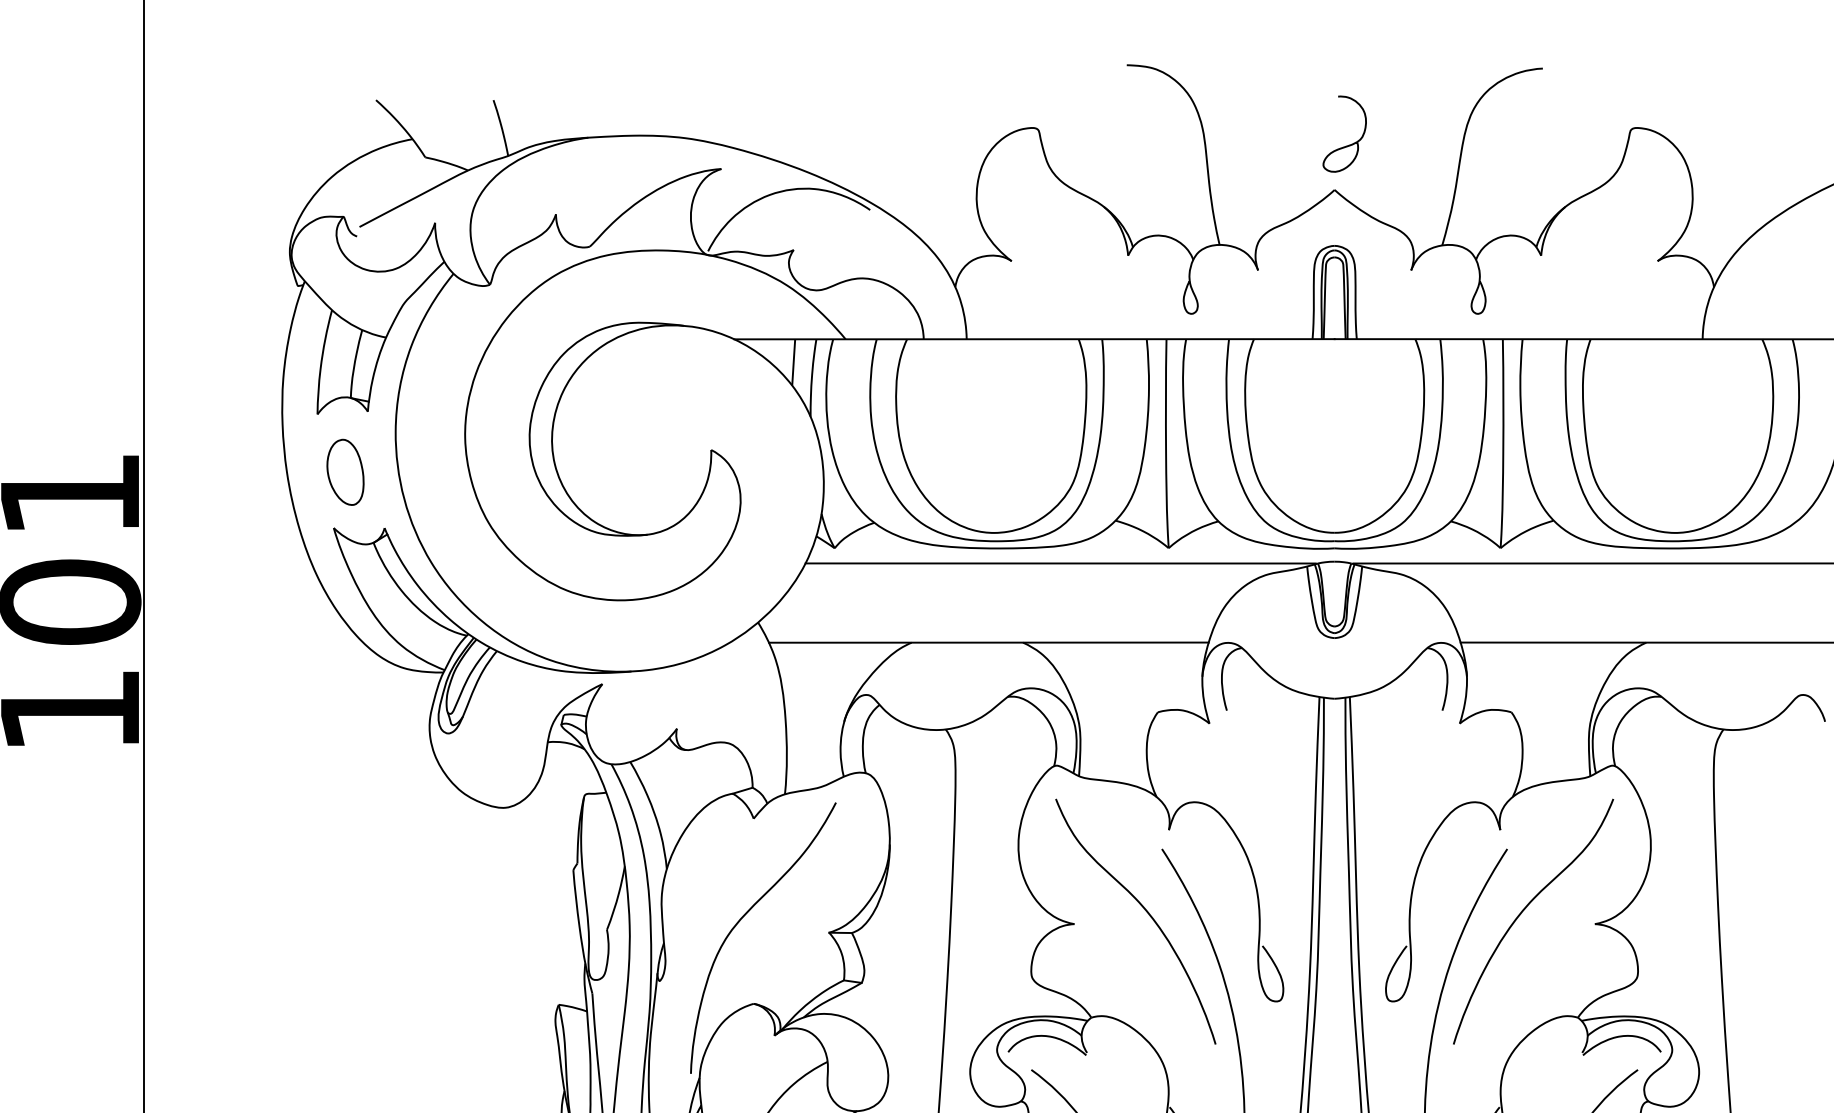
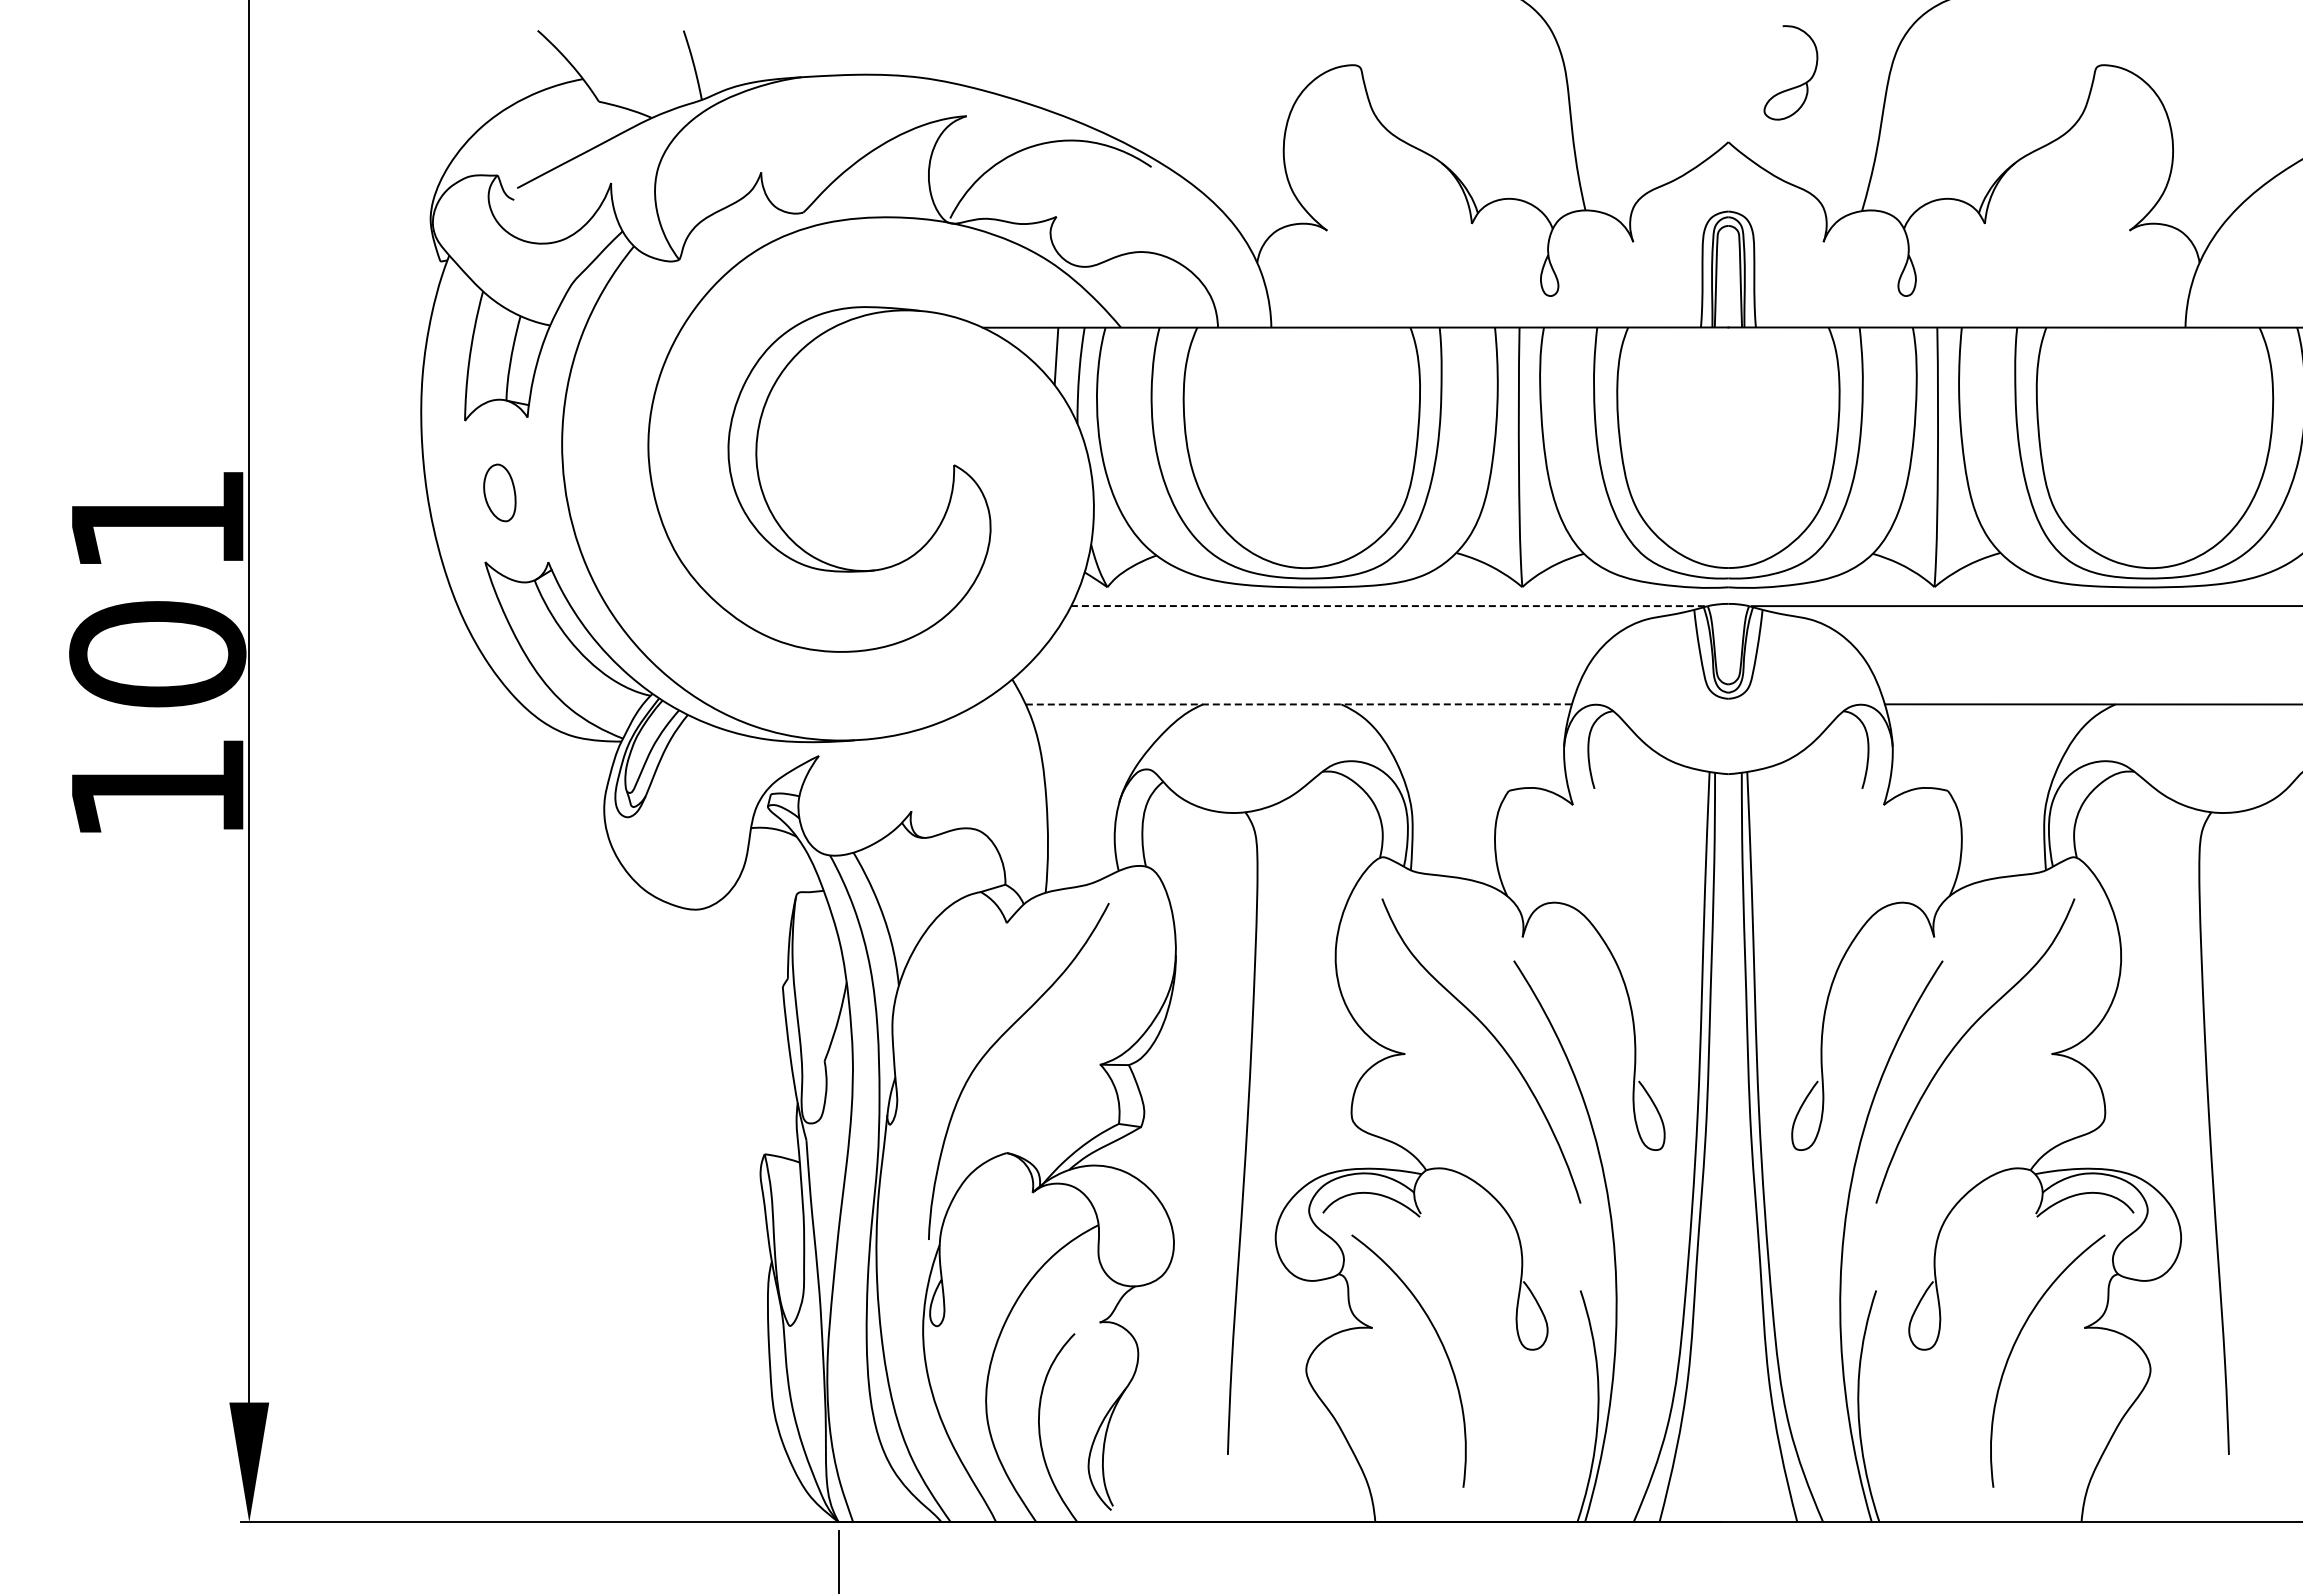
curve: (1347, 145) -> (1794, 86), moved
part: (345, 472) -> (499, 492), size x0.7
line: (1061, 563) -> (1388, 606), solid -> dashed
line: (989, 642) -> (1299, 704), solid -> dashed

